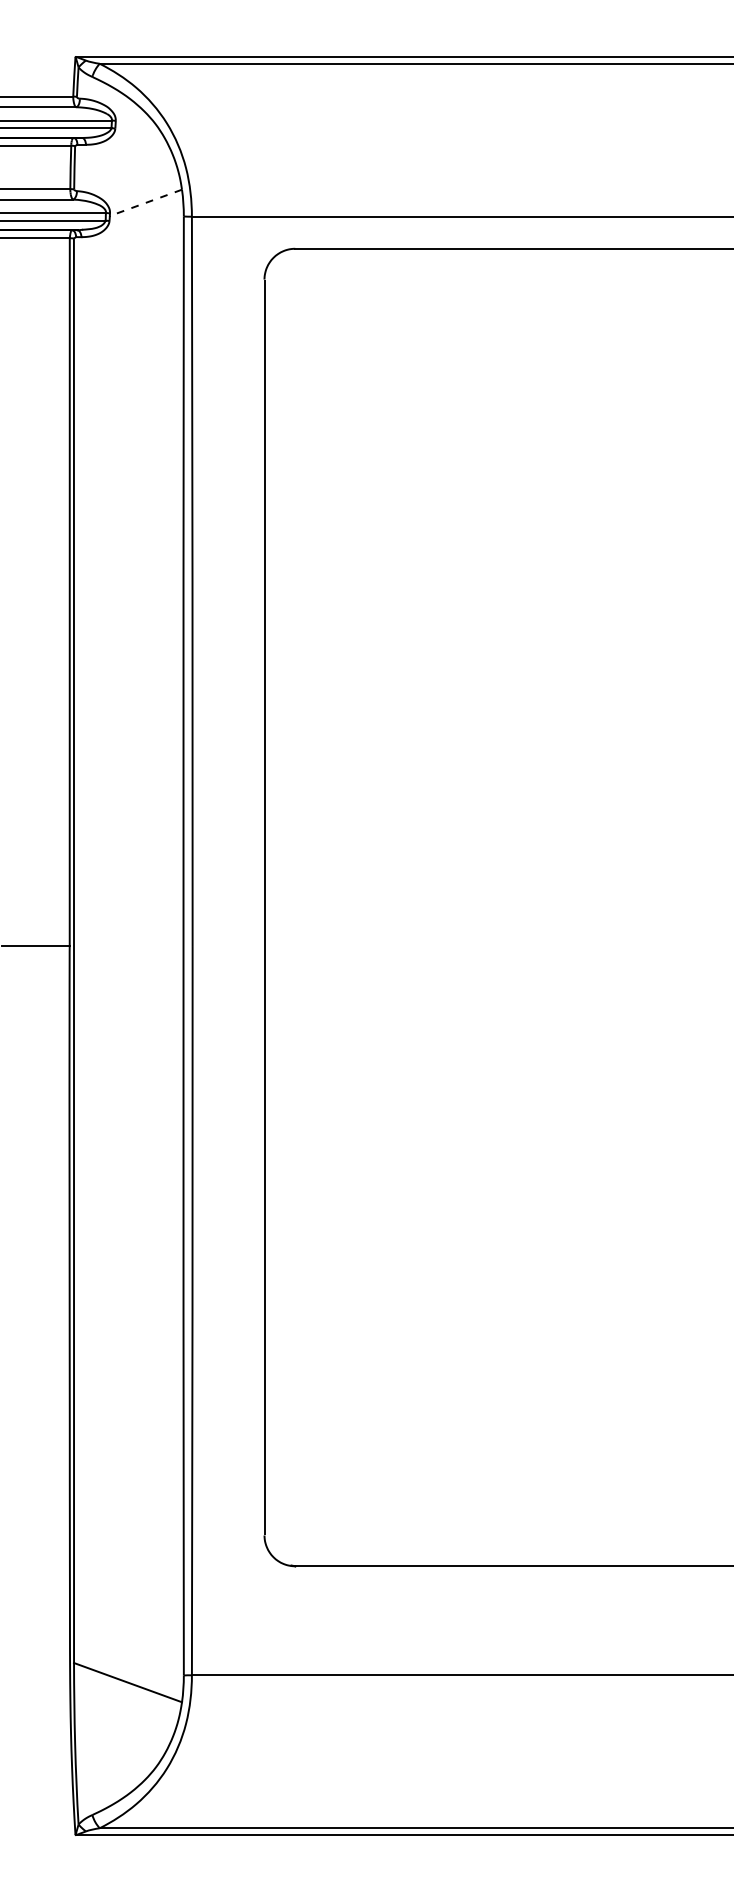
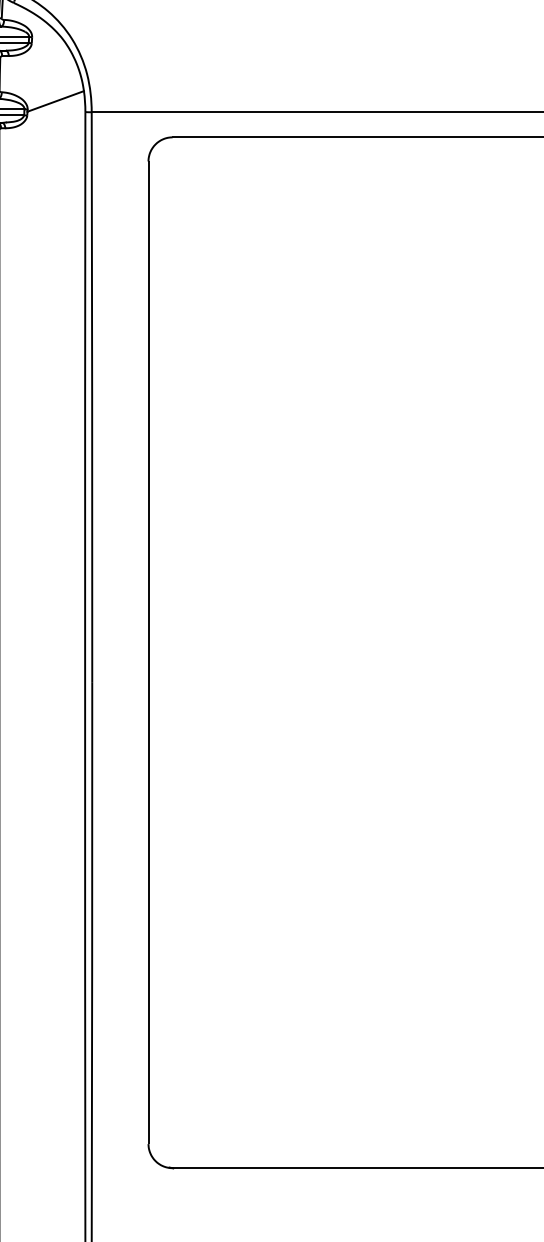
line: (145, 203) -> (55, 101), dashed -> solid

